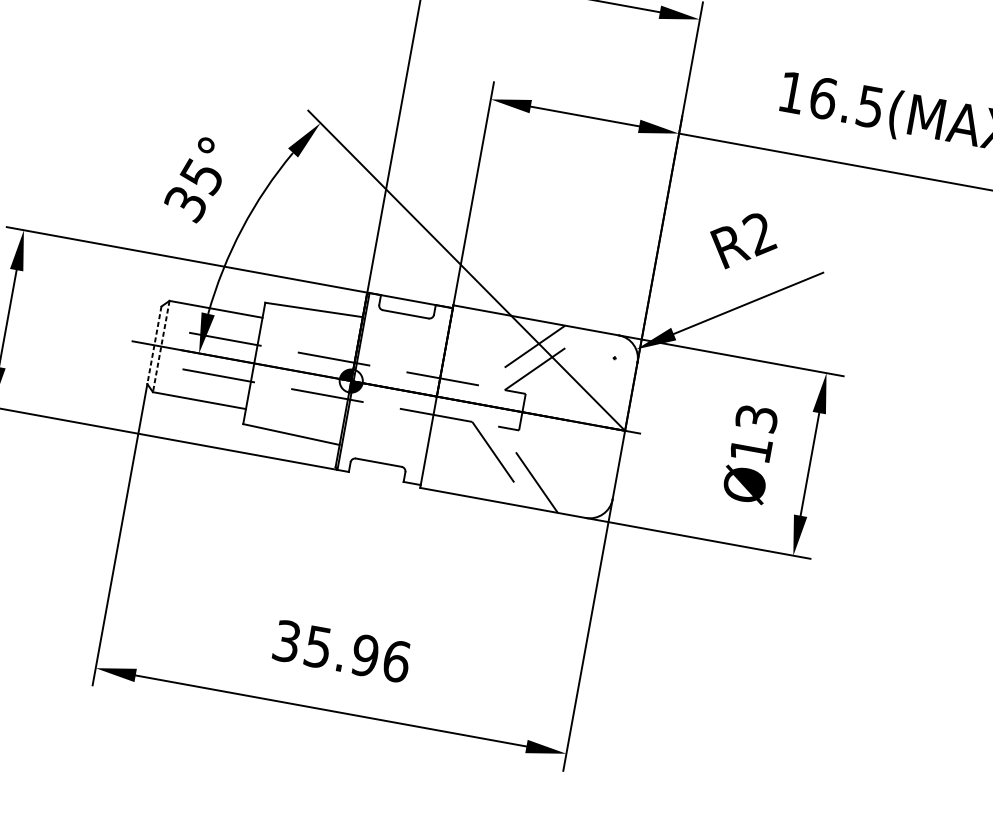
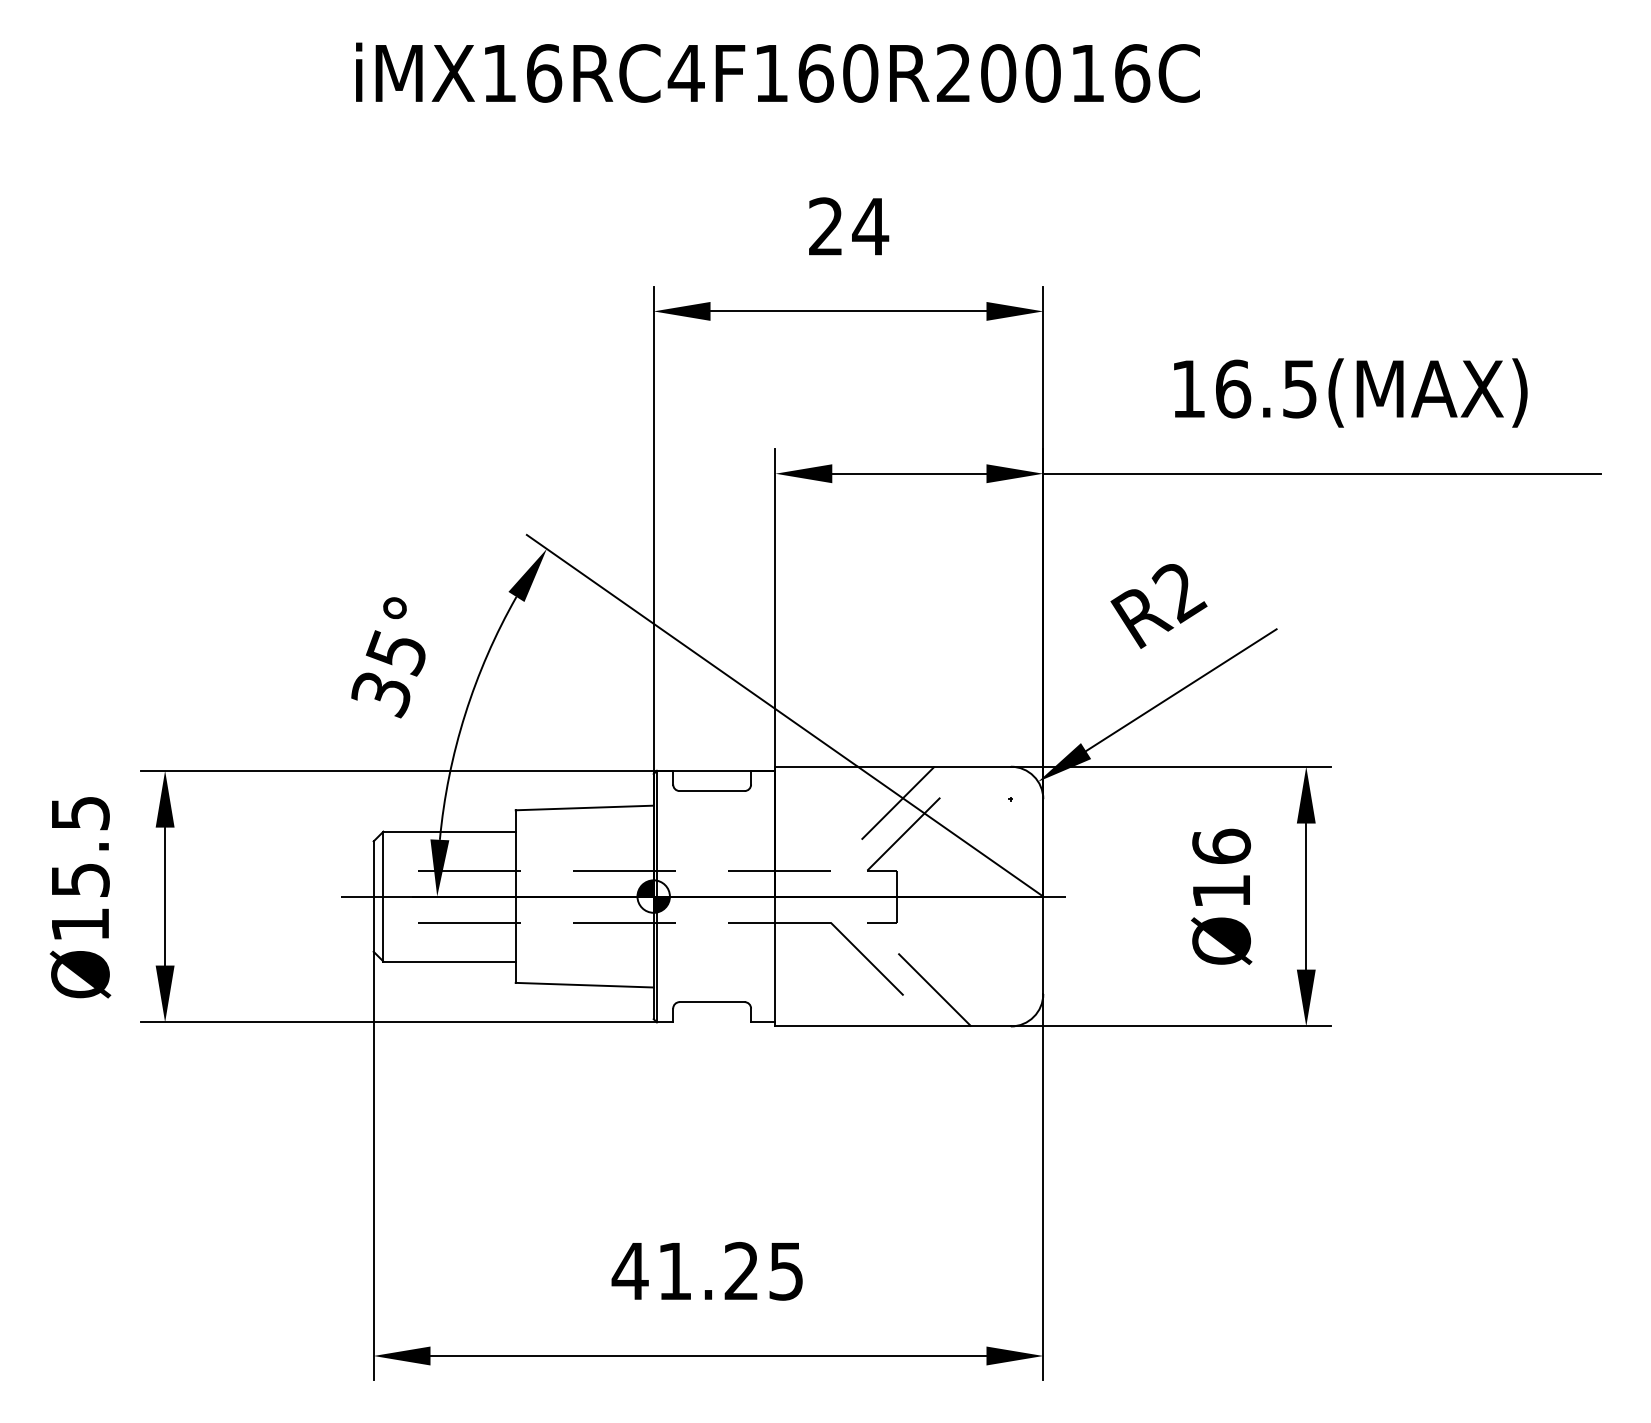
line: (154, 345) -> (373, 897), dashed -> solid
line: (161, 346) -> (383, 896), dashed -> solid
text: (756, 417) -> (1221, 845), Ø13 -> Ø16
text: (341, 650) -> (707, 1270), 35.96 -> 41.25

